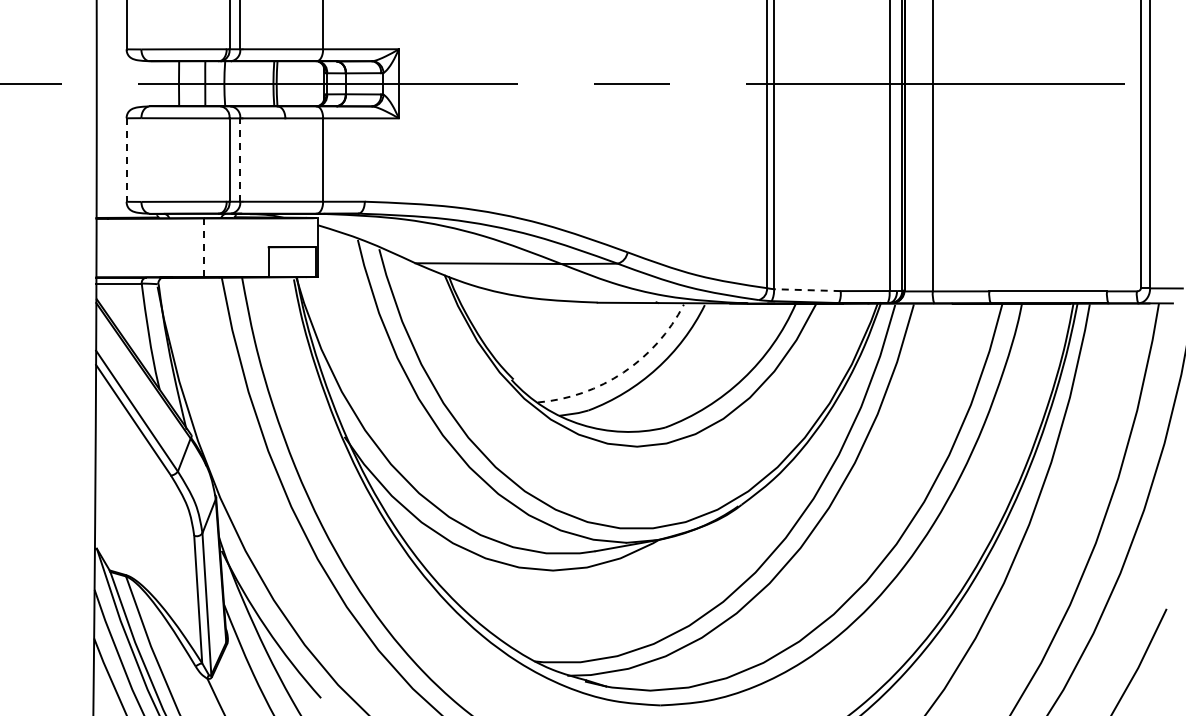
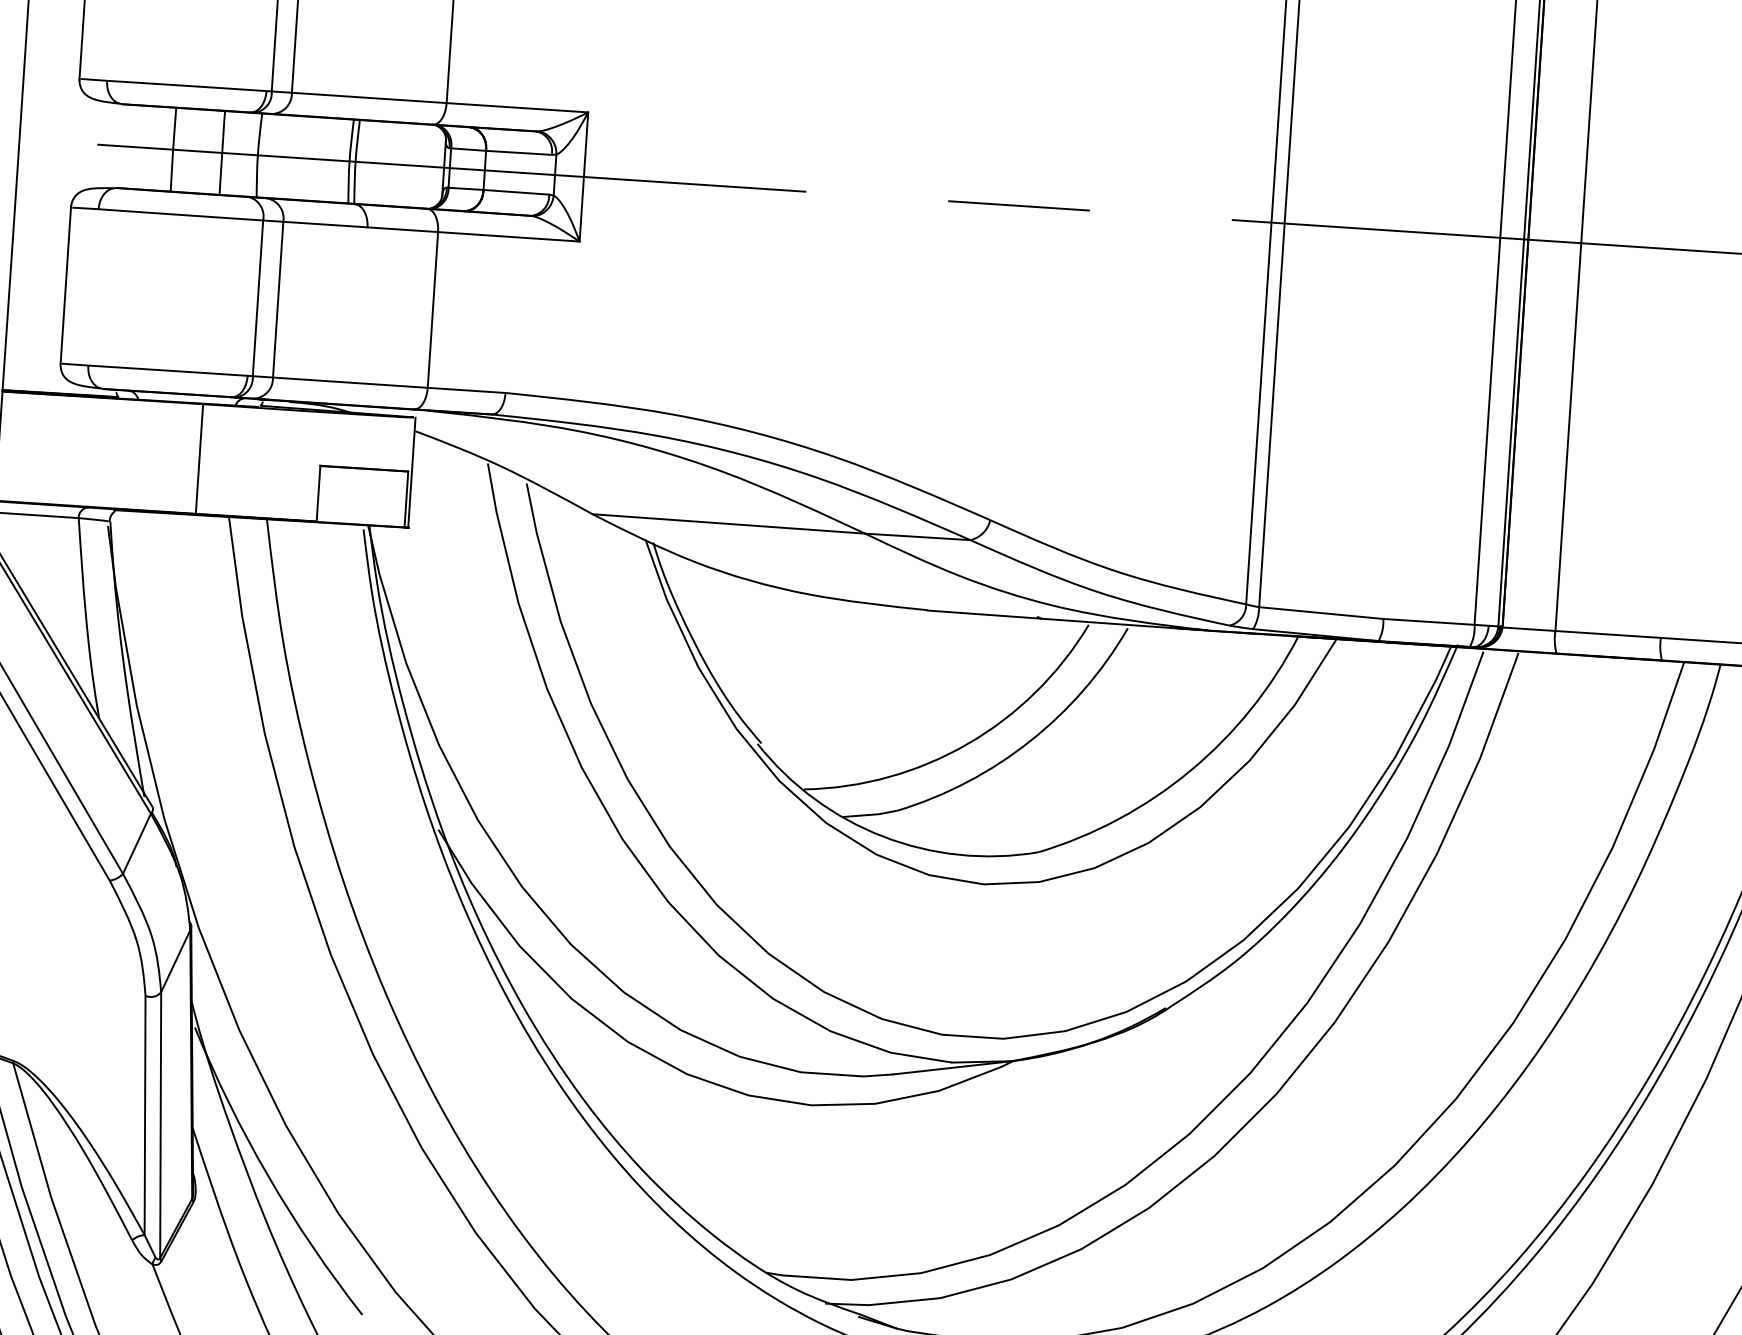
line: (126, 160) -> (65, 286), dashed -> solid
line: (240, 160) -> (278, 300), dashed -> solid
line: (203, 248) -> (198, 460), dashed -> solid
line: (806, 290) -> (1319, 613), dashed -> solid
arc: (623, 372) -> (967, 744), dashed -> solid

